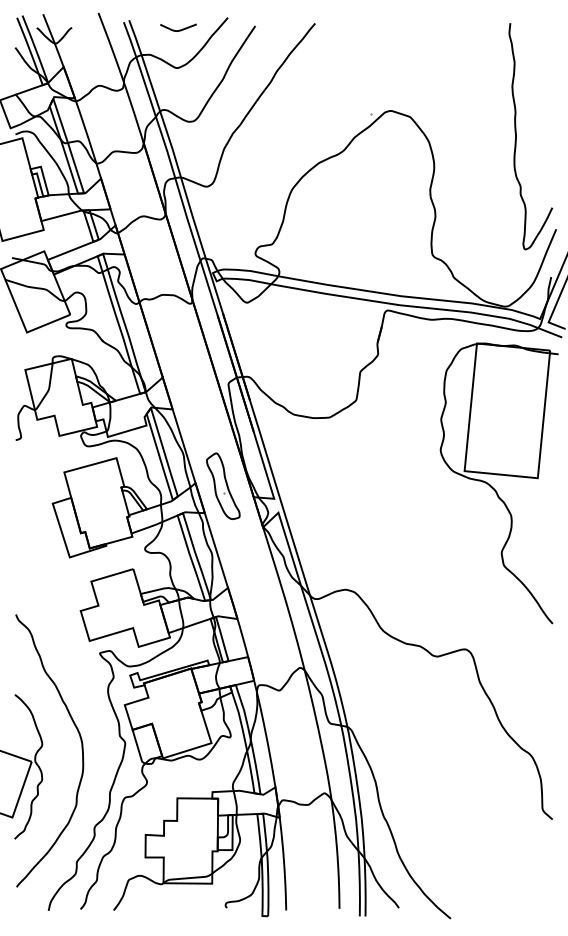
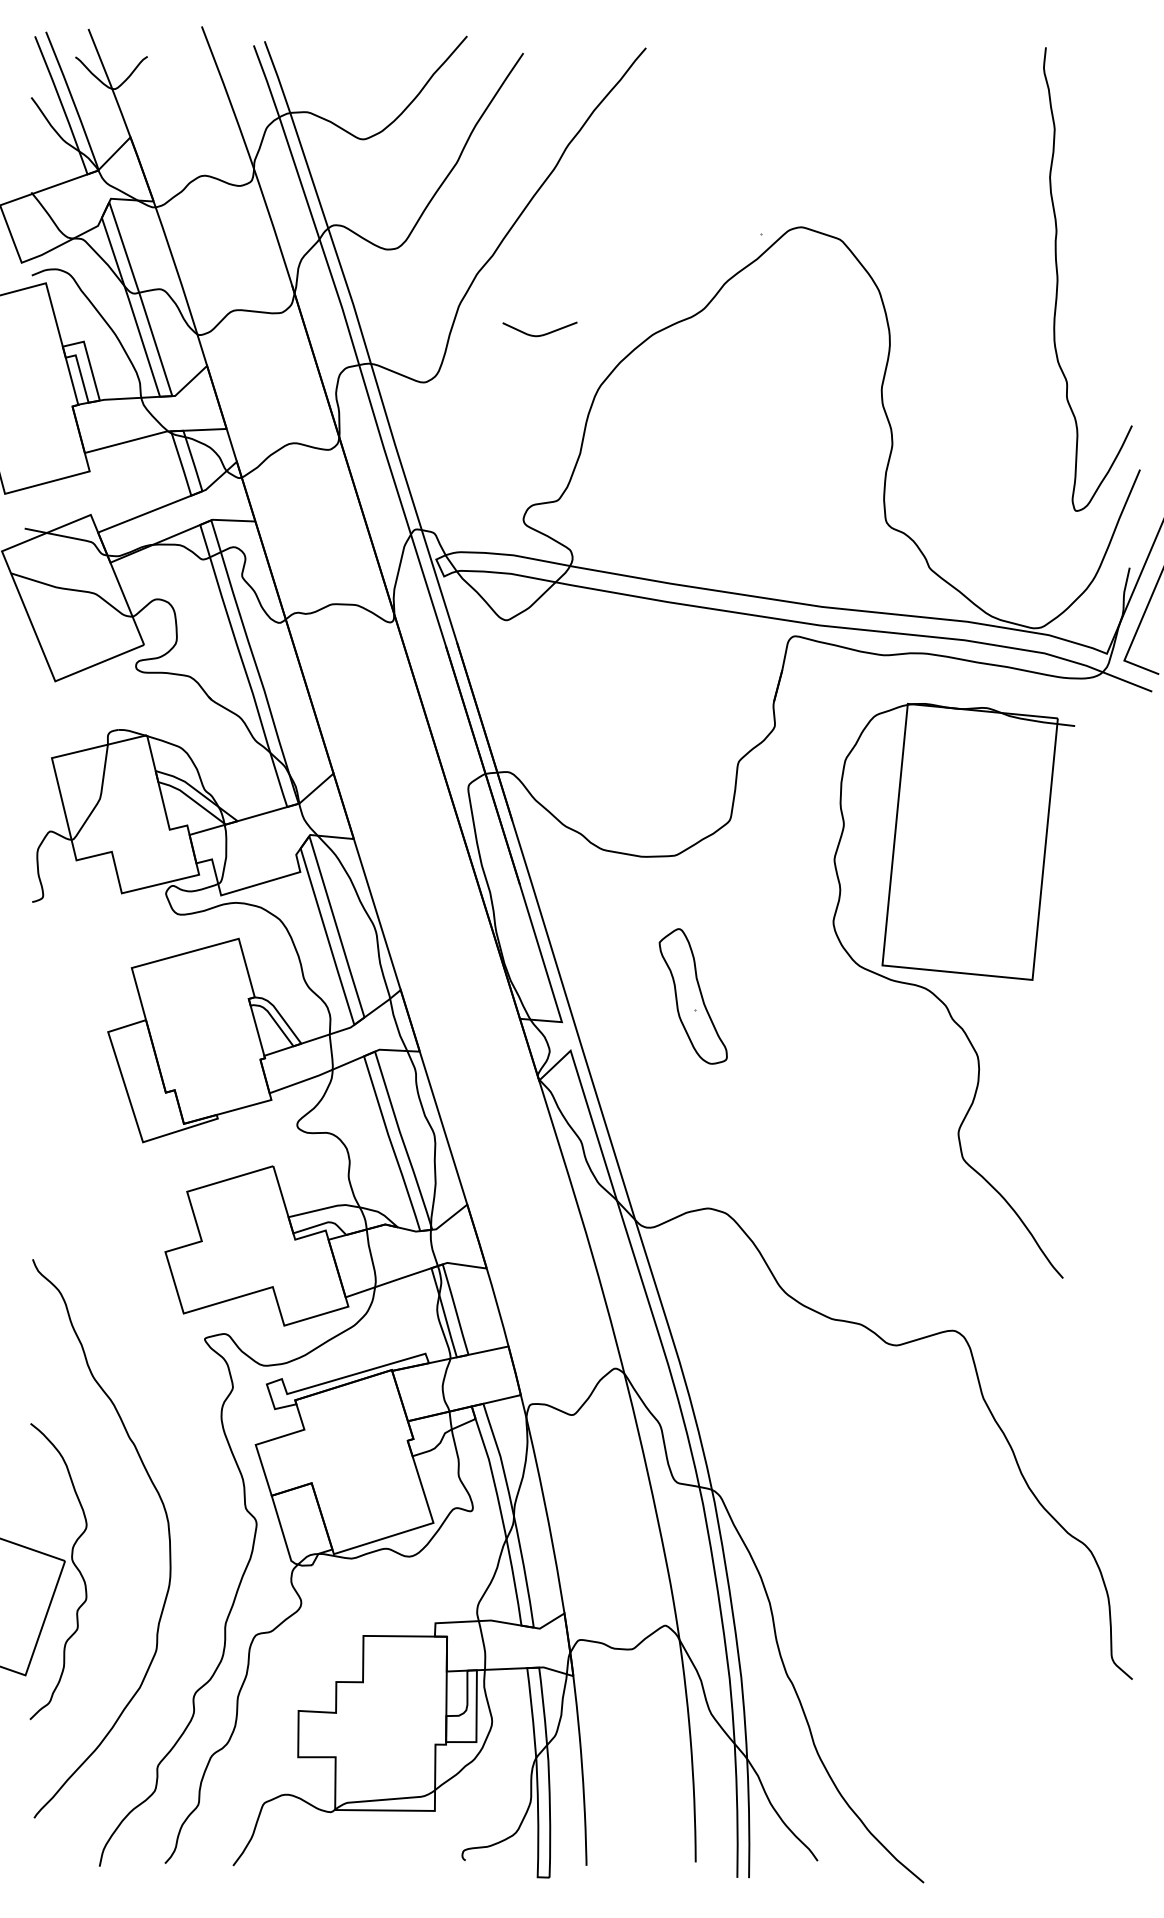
curve: (179, 29) -> (542, 332), moved
part: (223, 485) -> (693, 994), moved
part: (493, 487) -> (941, 998), moved

